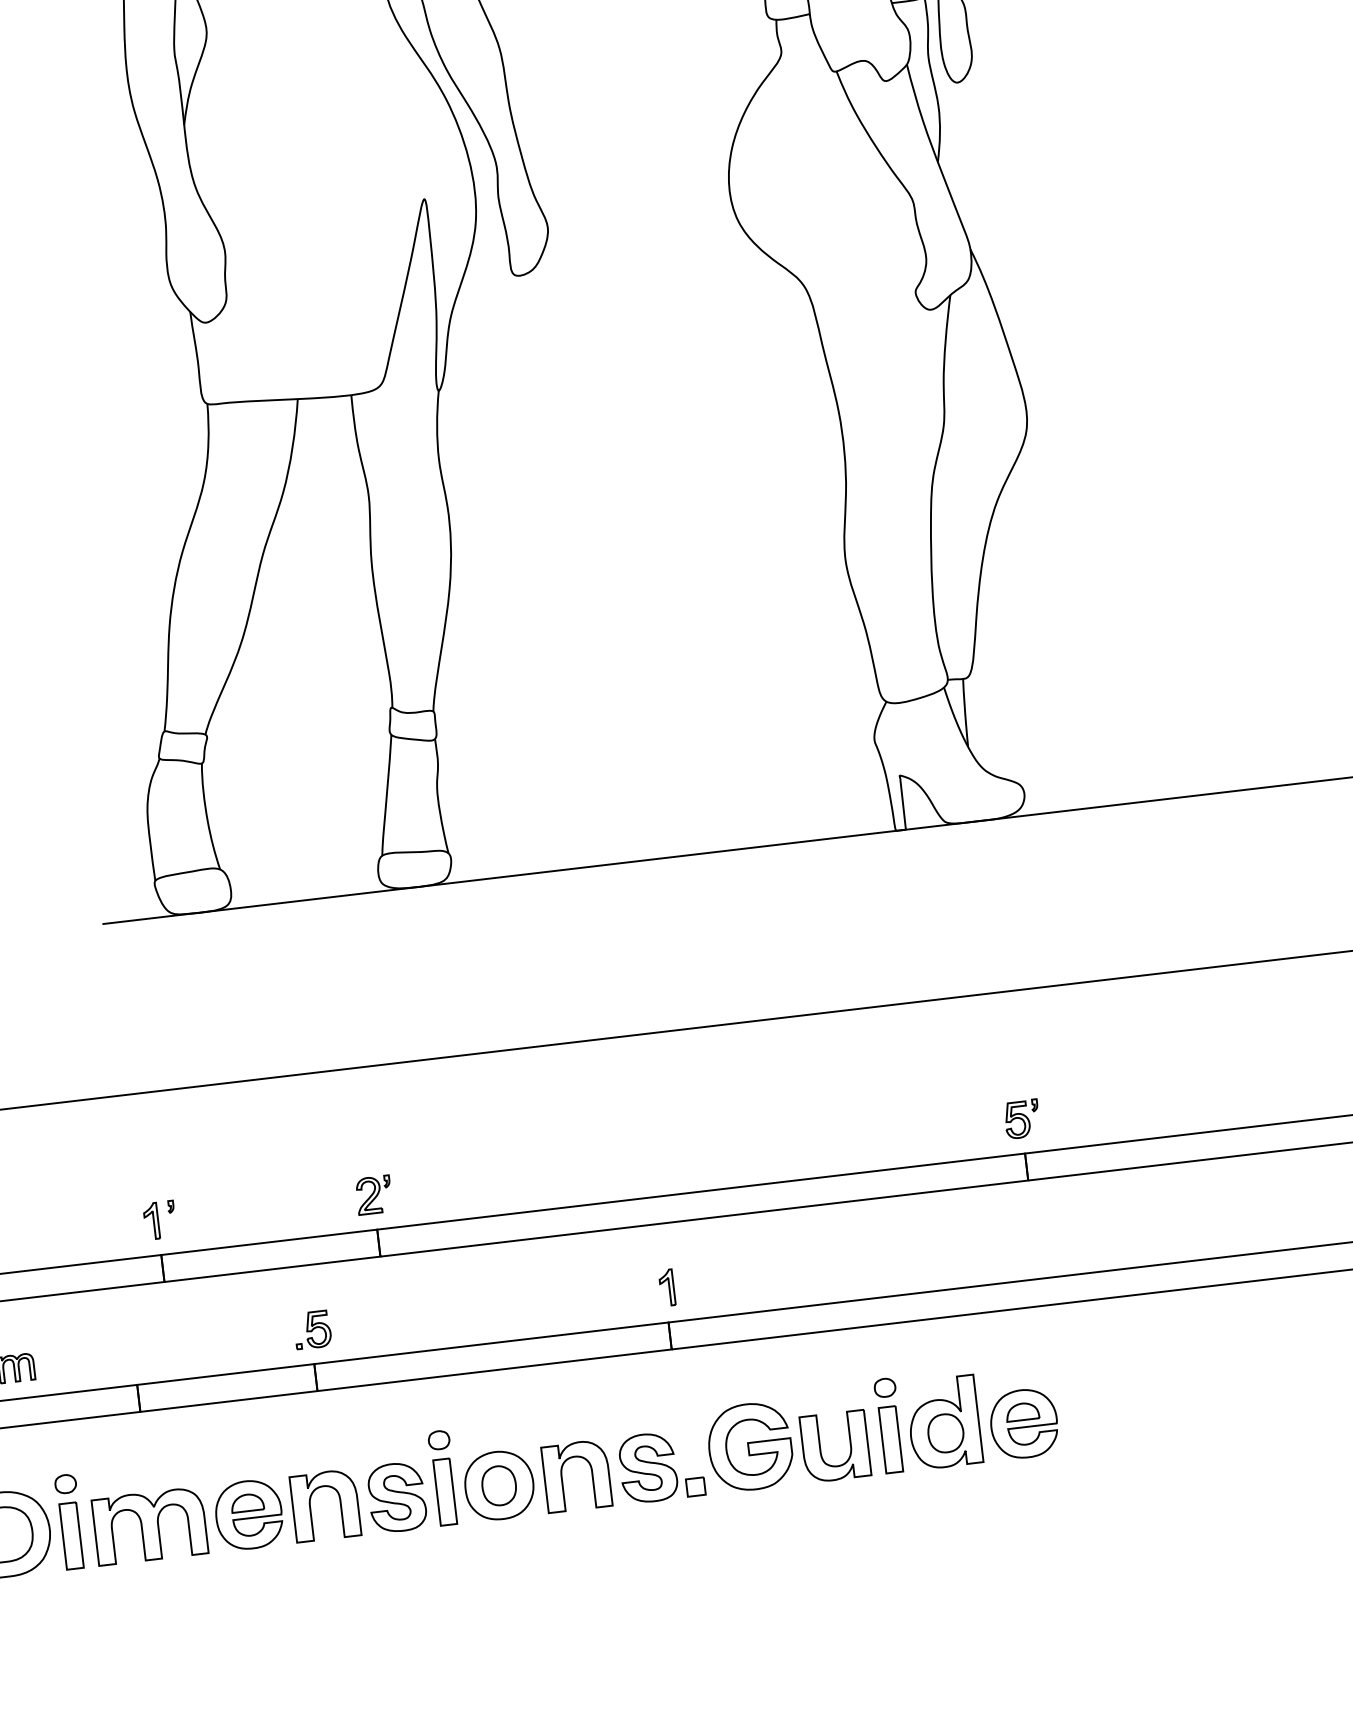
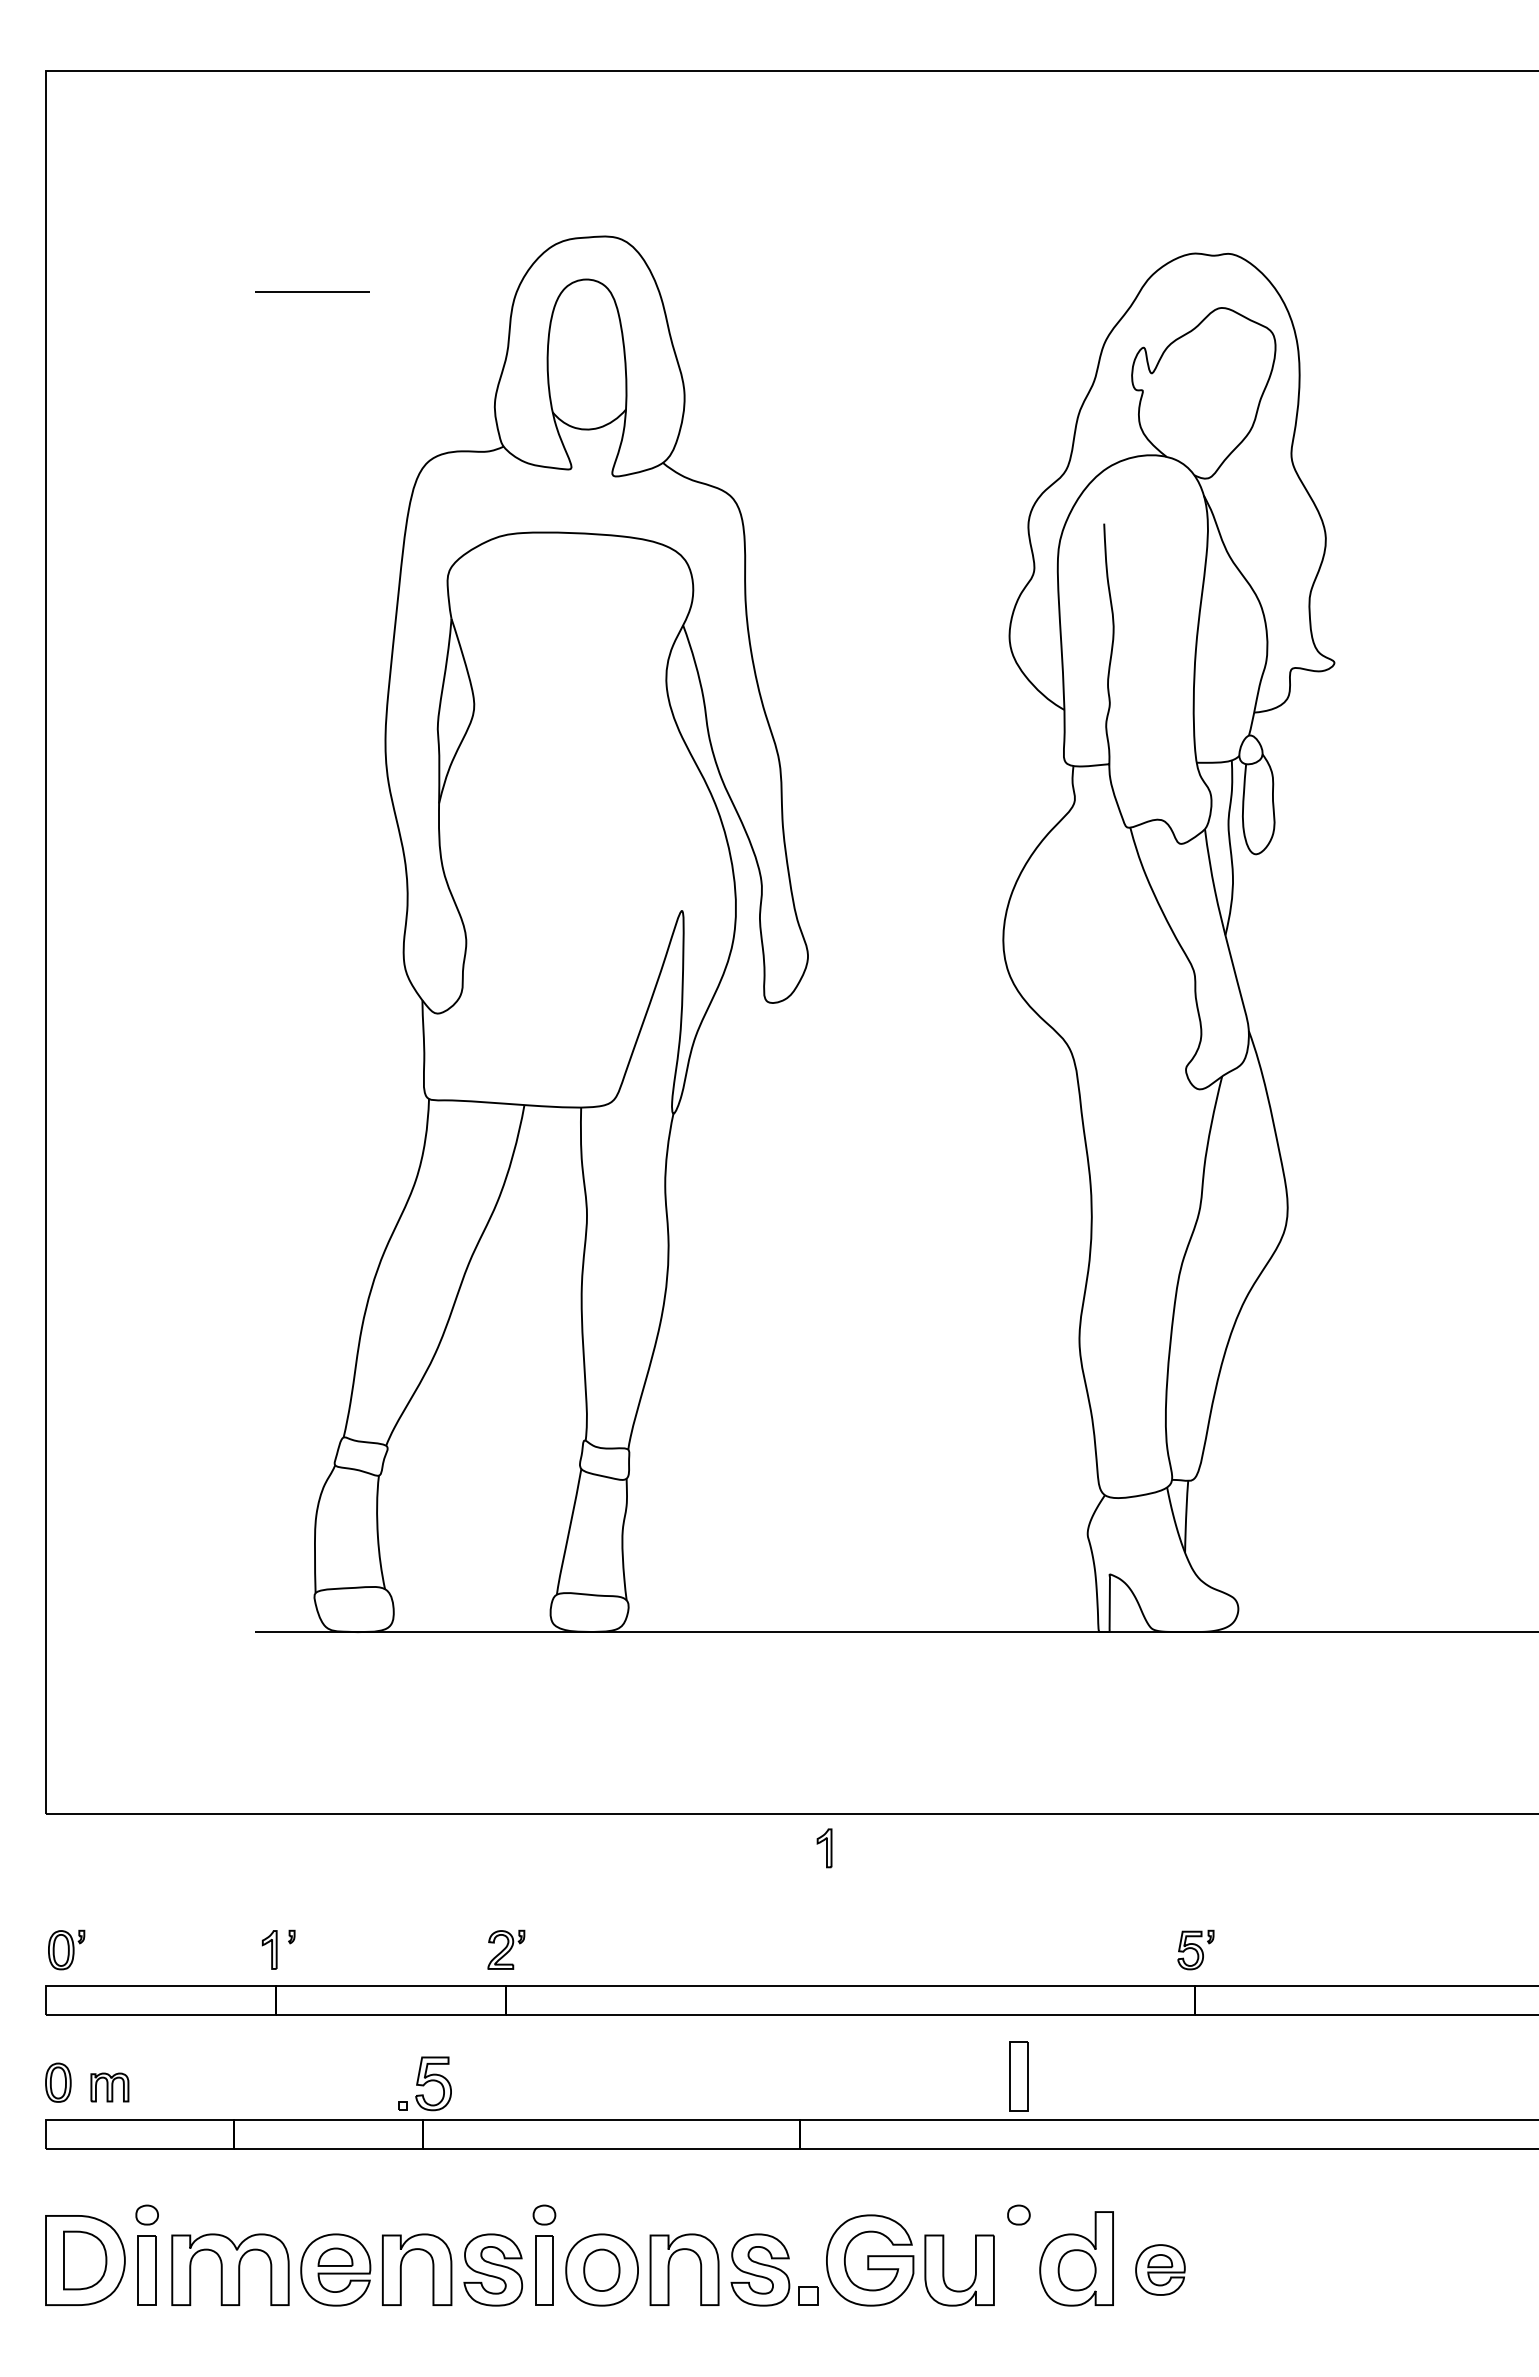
part: (667, 1288) -> (824, 1848), moved
part: (312, 1329) -> (425, 2083), size x1.4
part: (1024, 1423) -> (1160, 2269), size x0.7
part: (890, 1439) -> (1018, 2076), moved

